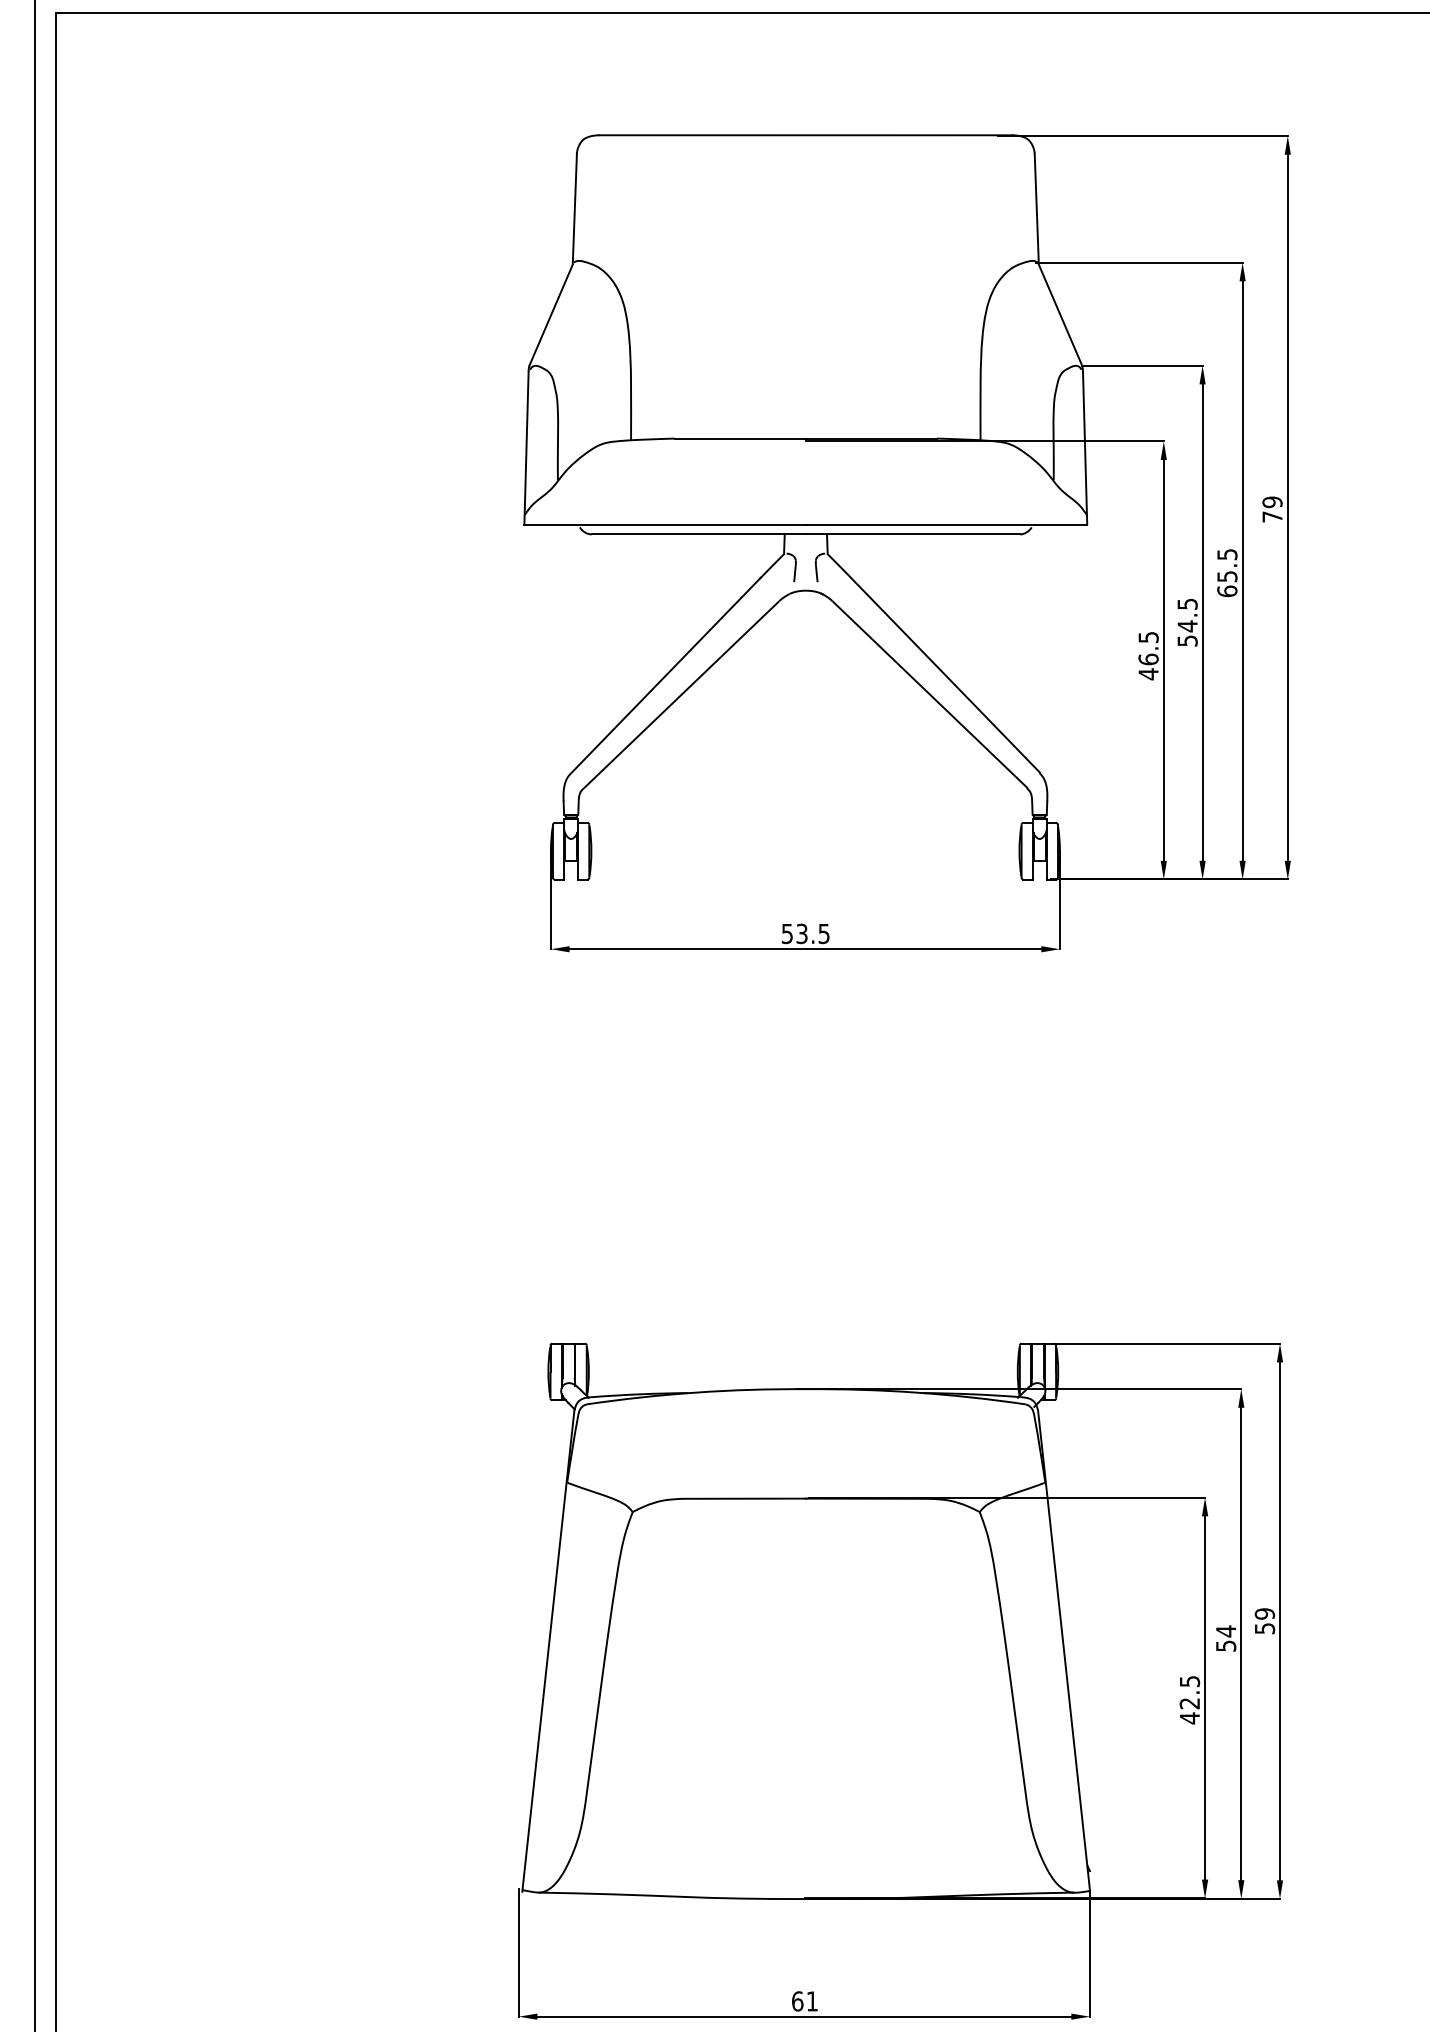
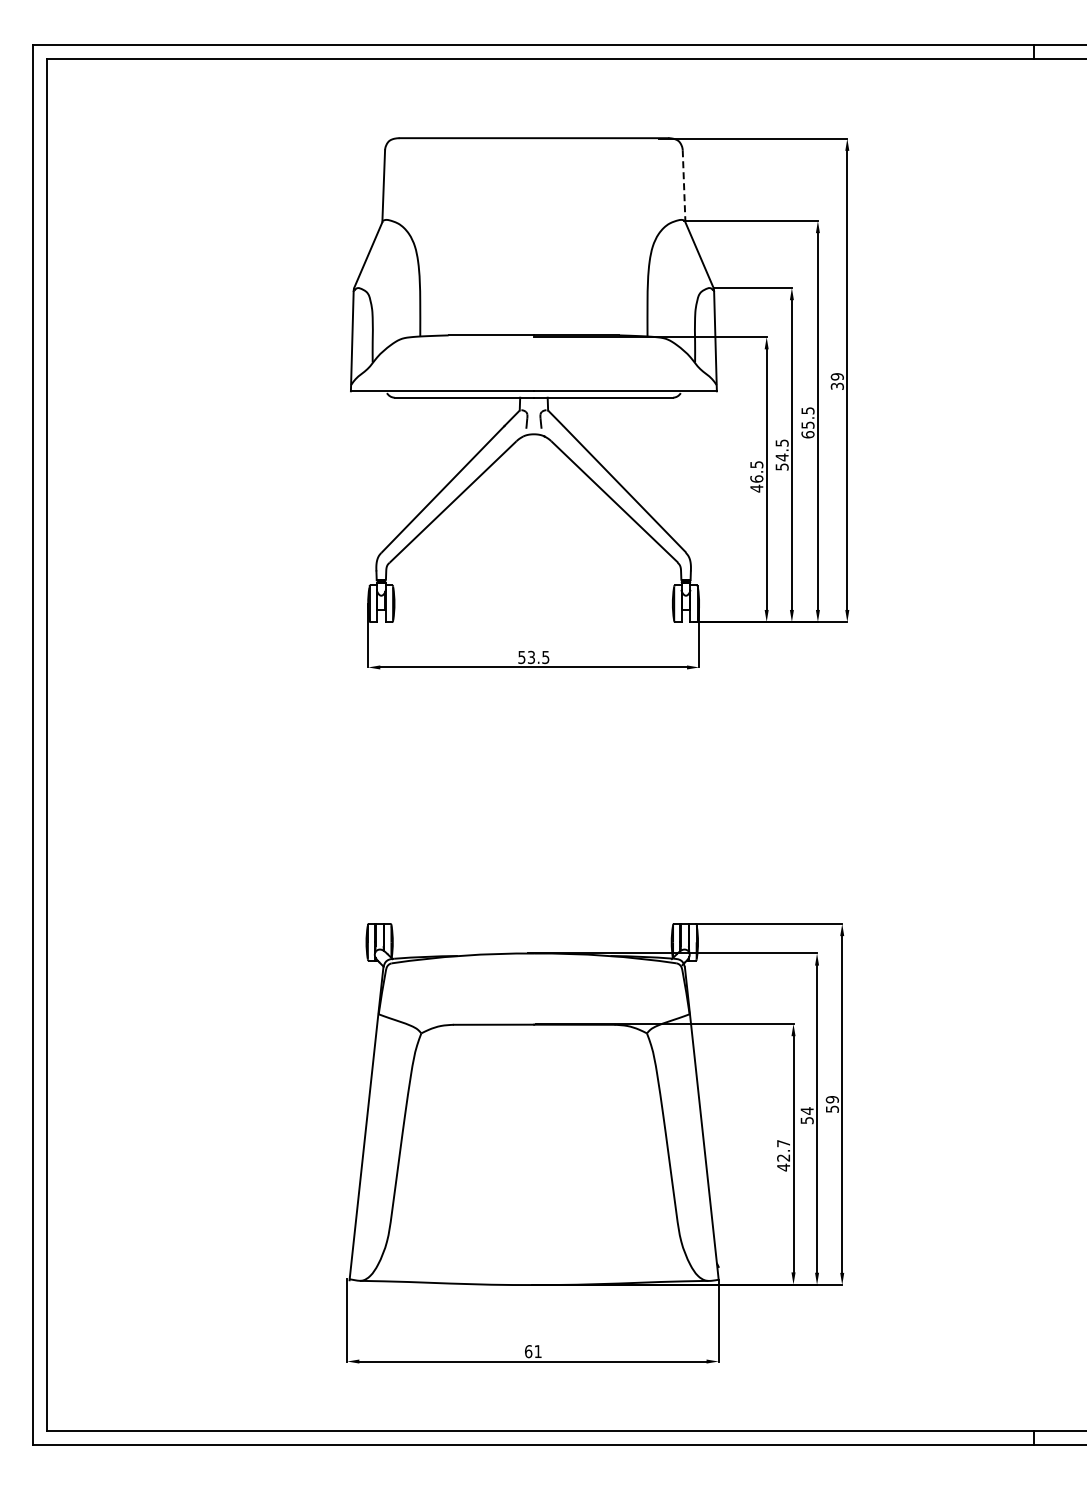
line: (1037, 209) -> (684, 186), solid -> dashed
text: (1271, 515) -> (836, 385), 79 -> 39
text: (1189, 1681) -> (783, 1143), 42.5 -> 42.7

